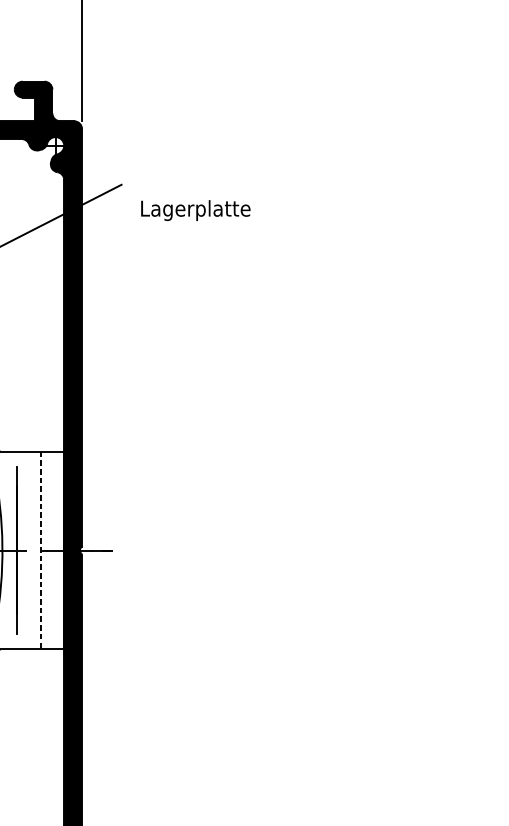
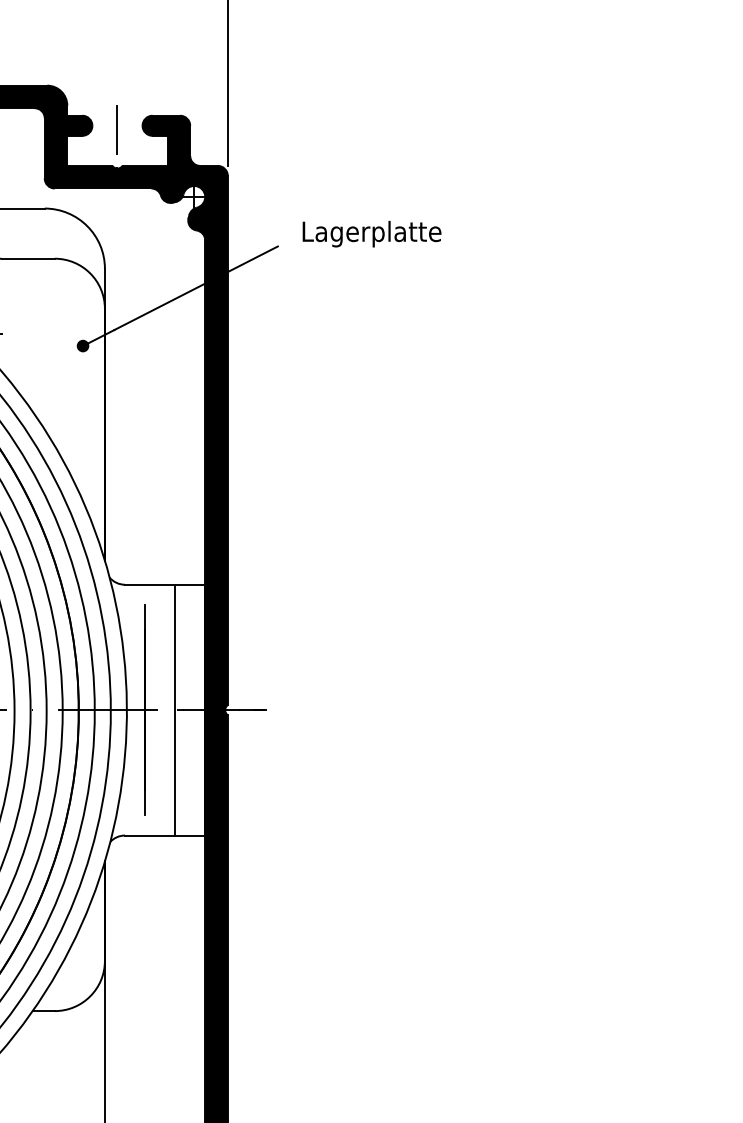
text: (195, 210) -> (371, 233), moved
line: (40, 550) -> (175, 710), dashed -> solid

